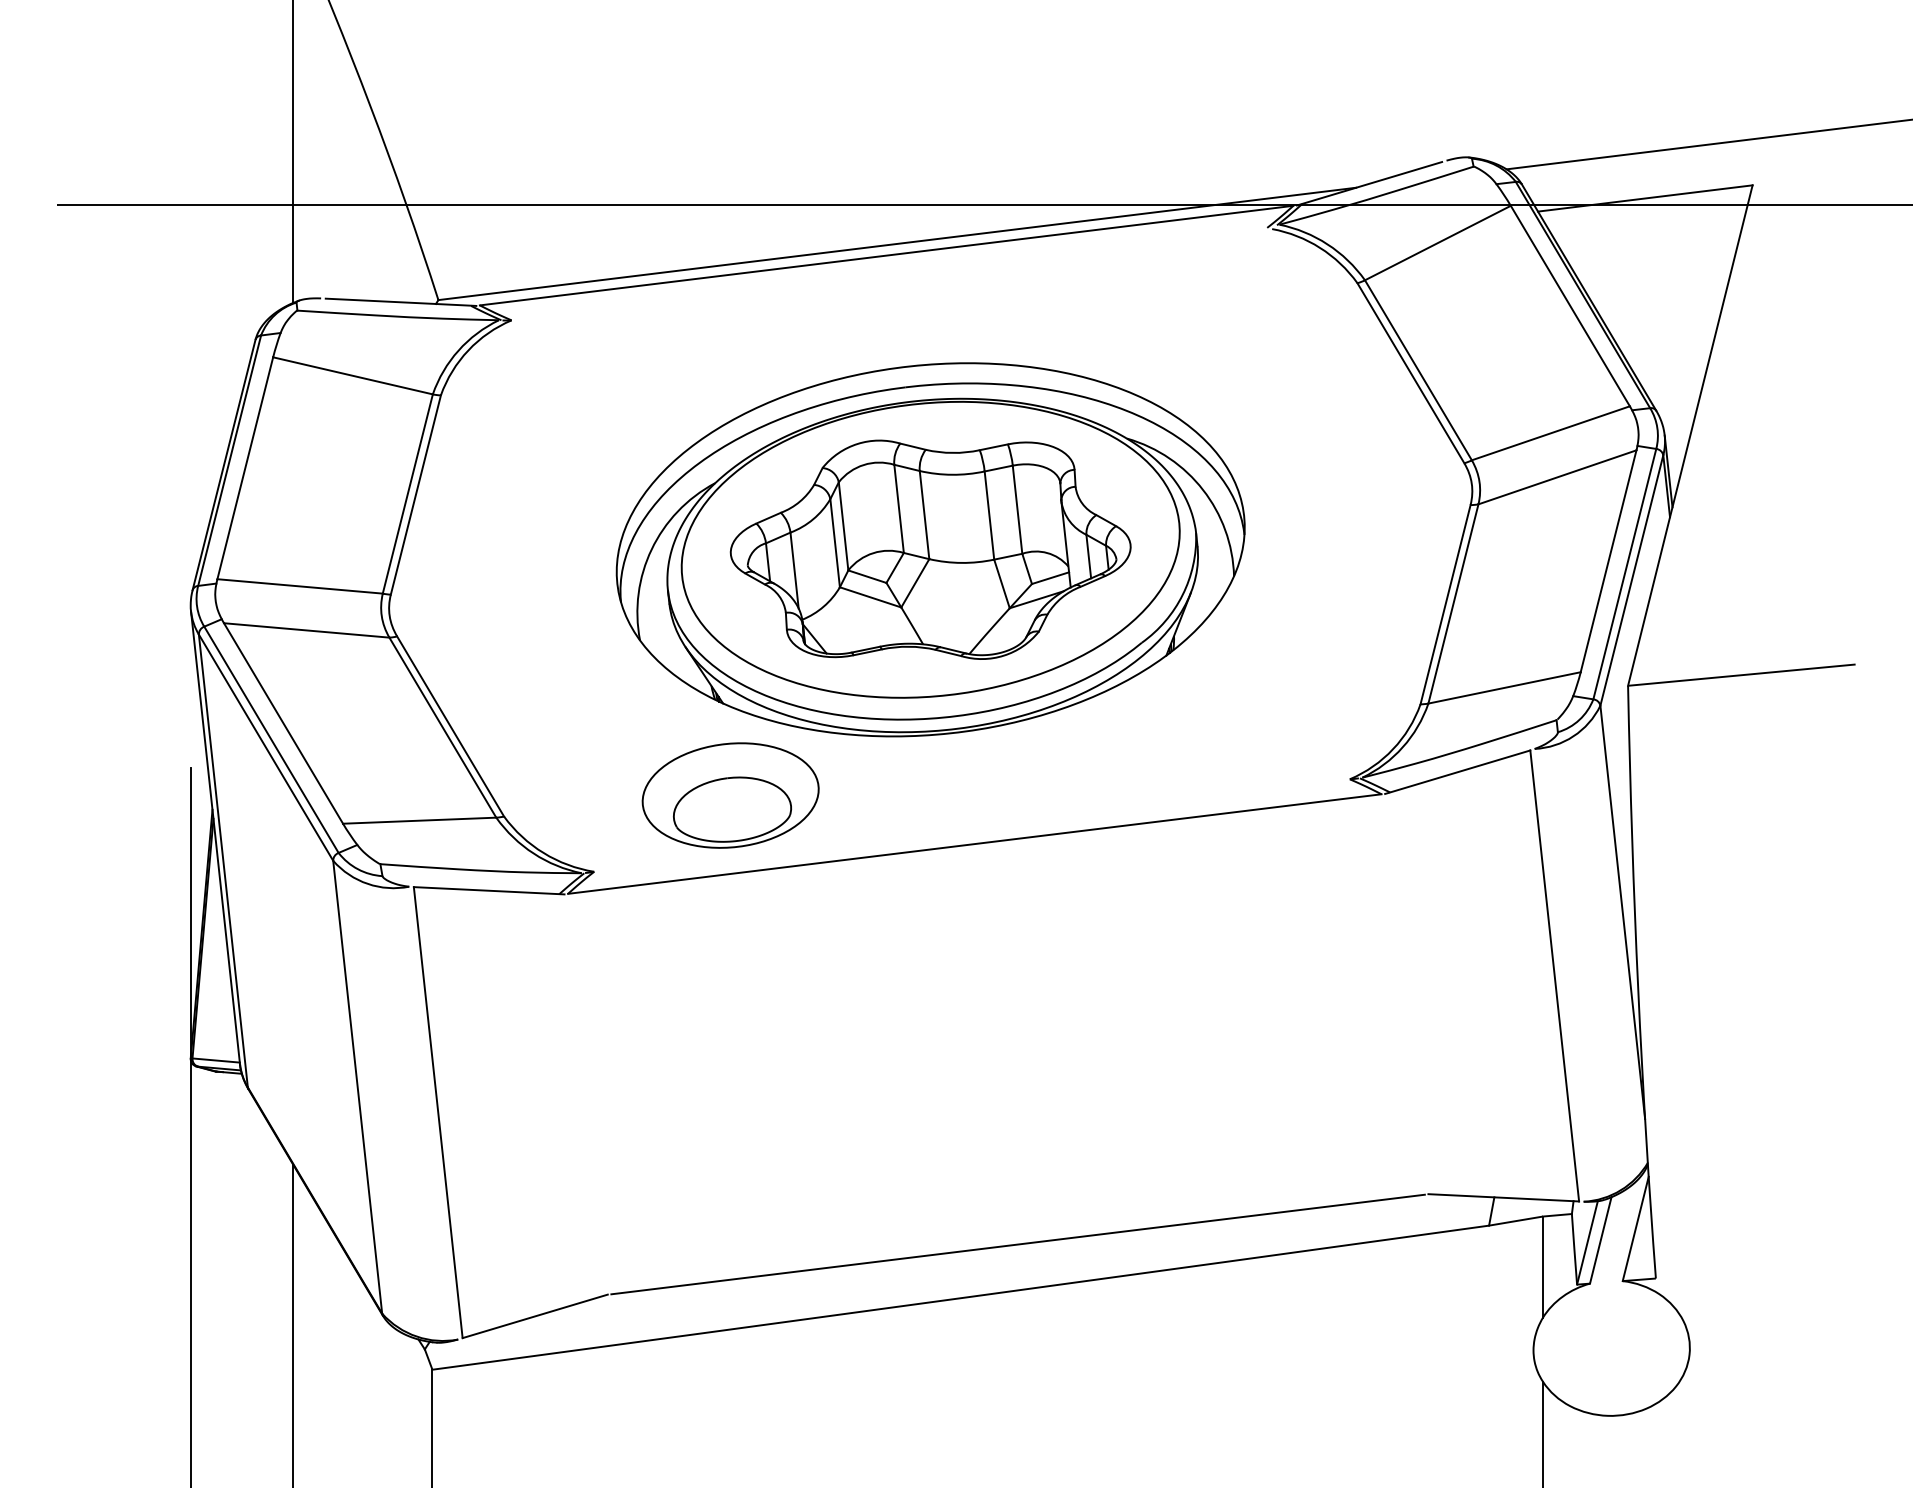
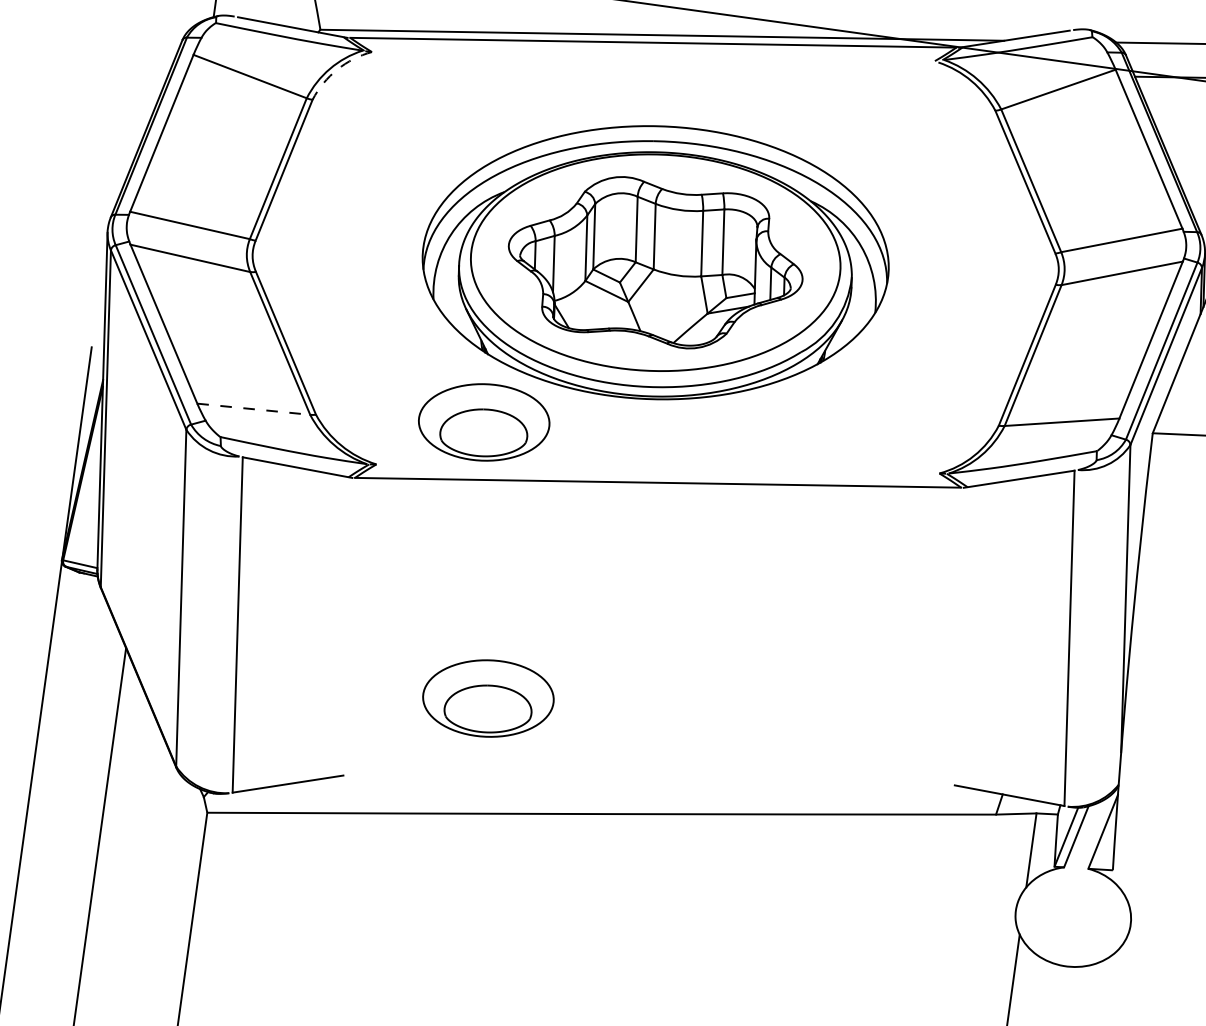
arc: (468, 350) -> (337, 69), solid -> dashed
line: (419, 820) -> (253, 409), solid -> dashed
part: (787, 1164) -> (488, 698), added
line: (1017, 1244) -> (648, 780), removed

